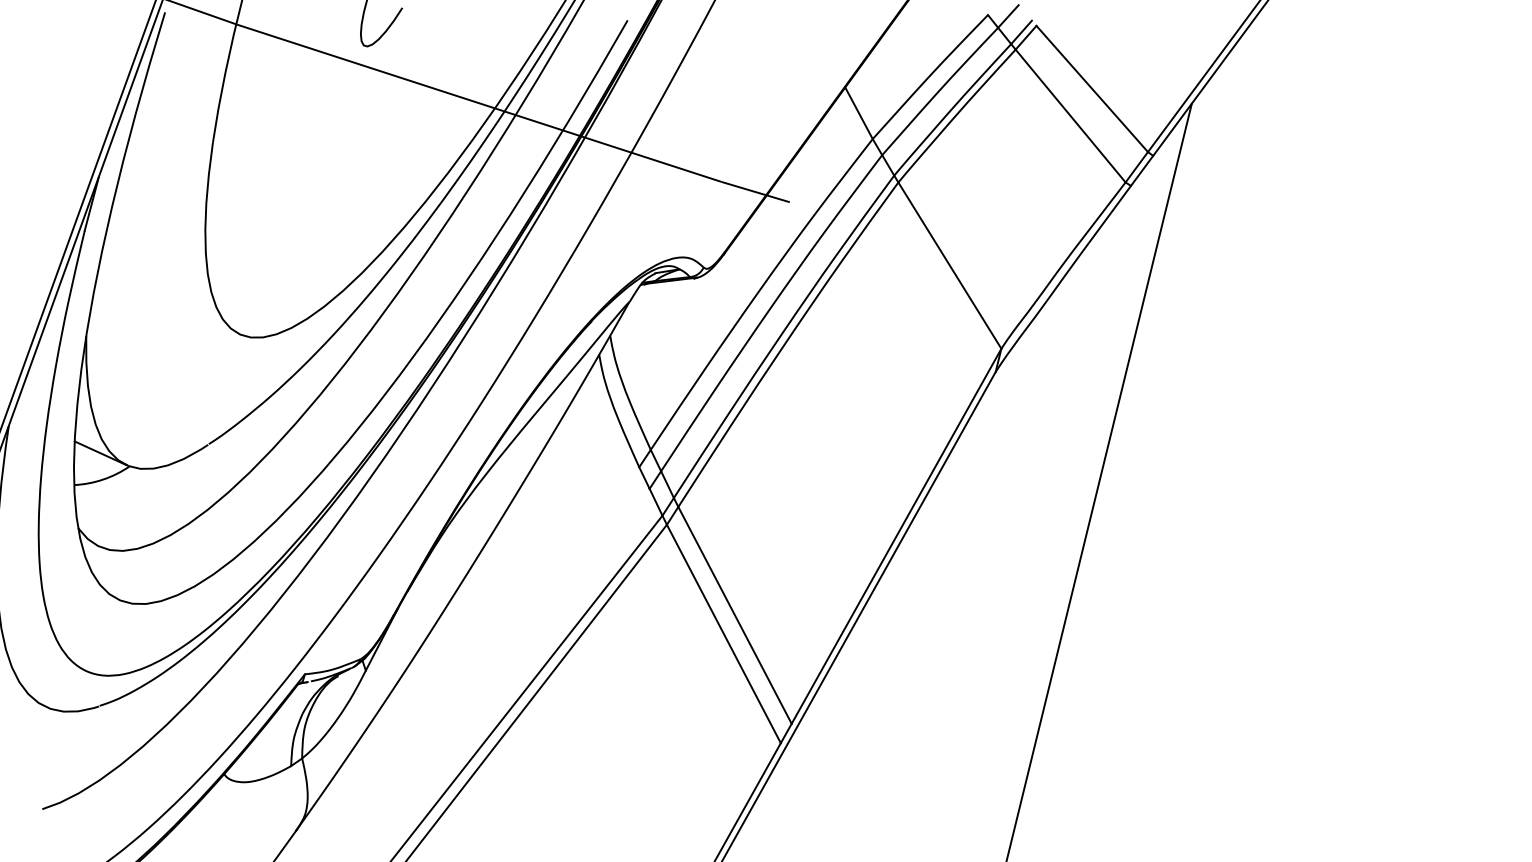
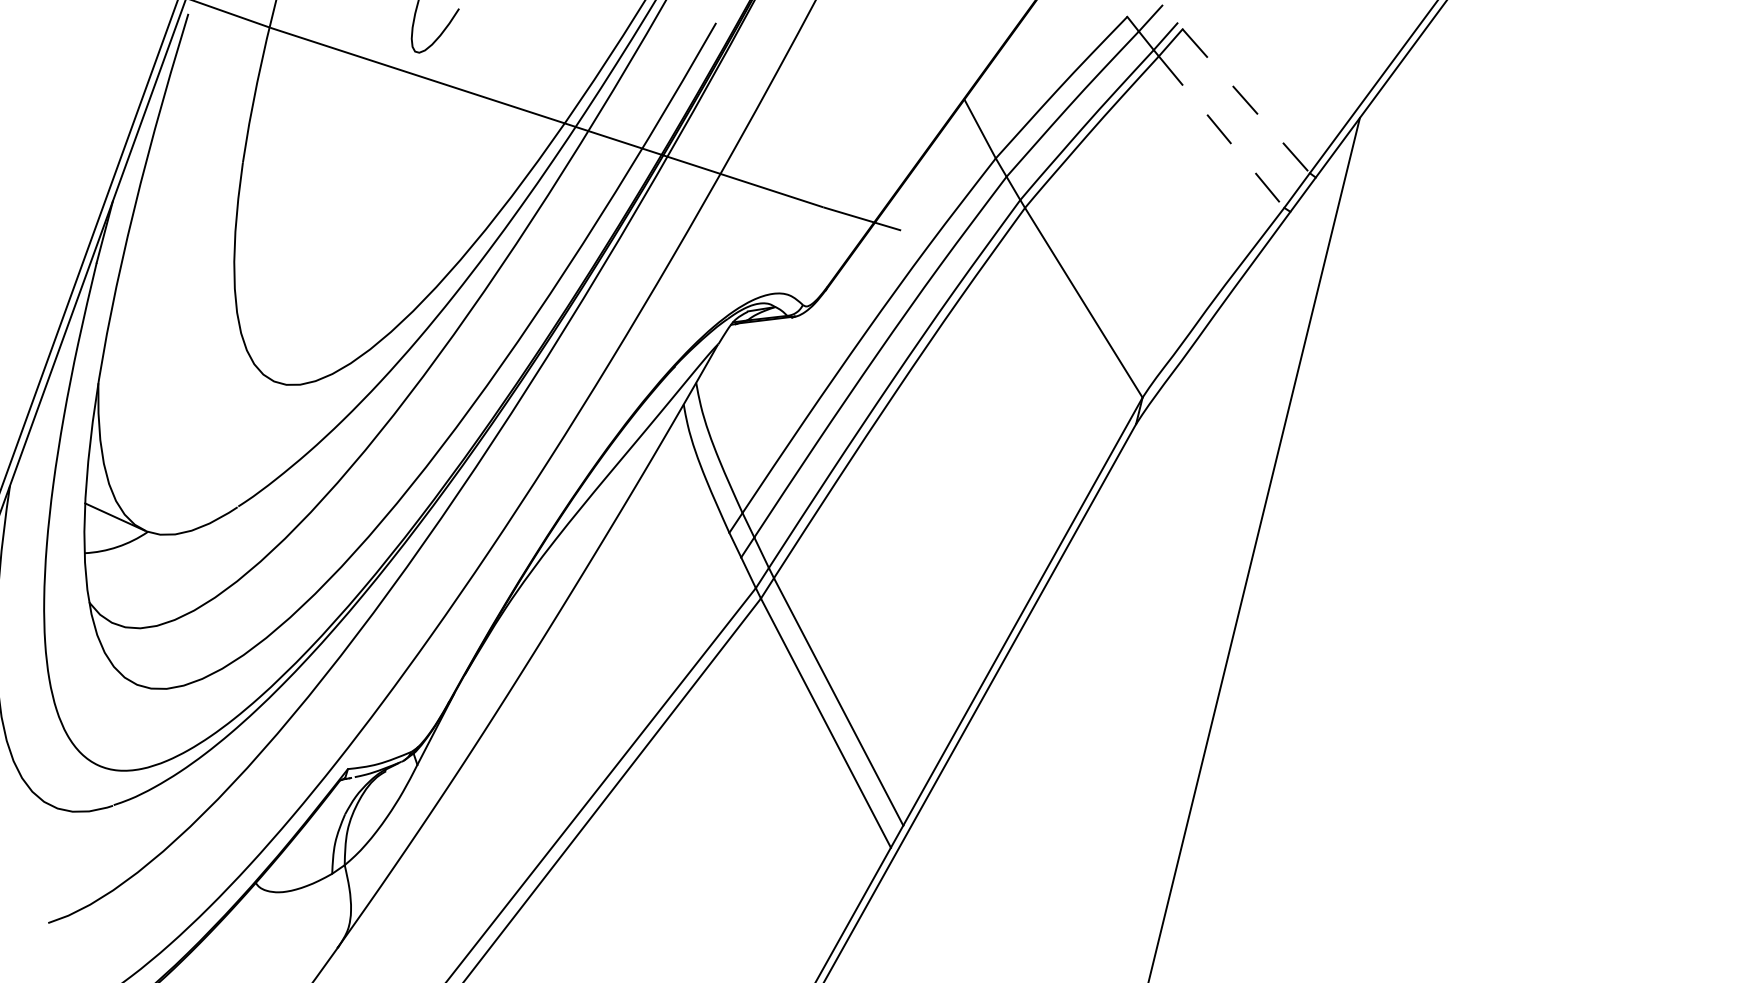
line: (1092, 89) -> (1246, 101), solid -> dashed
line: (1070, 116) -> (1221, 132), solid -> dashed

